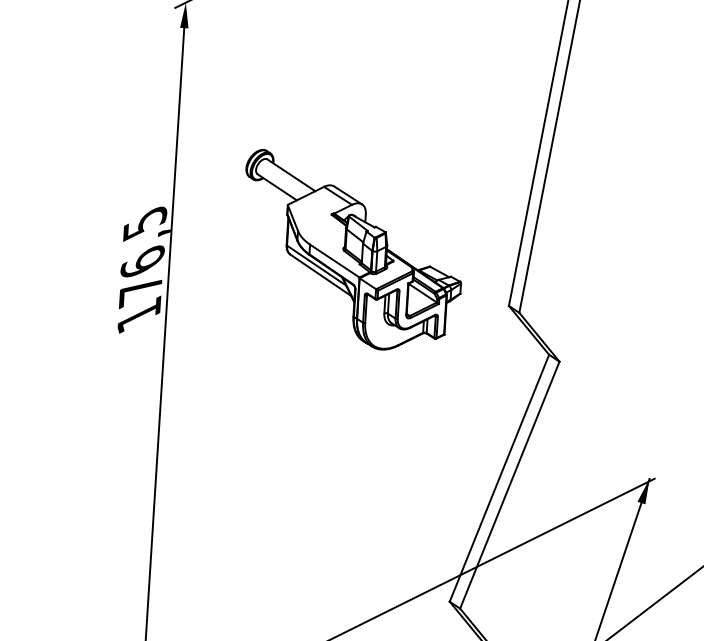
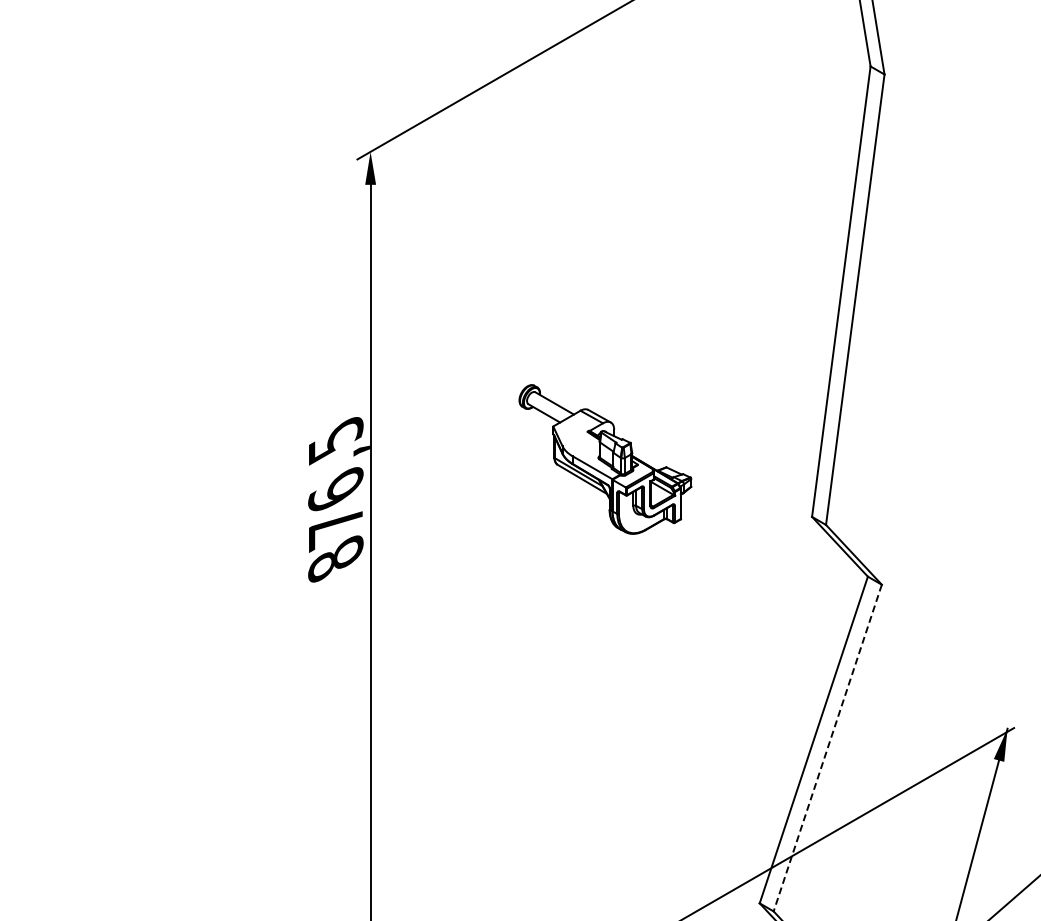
part: (352, 251) -> (605, 459), size x0.6
text: (139, 314) -> (335, 557), 176,5 -> 876,5
line: (509, 485) -> (827, 748), solid -> dashed

